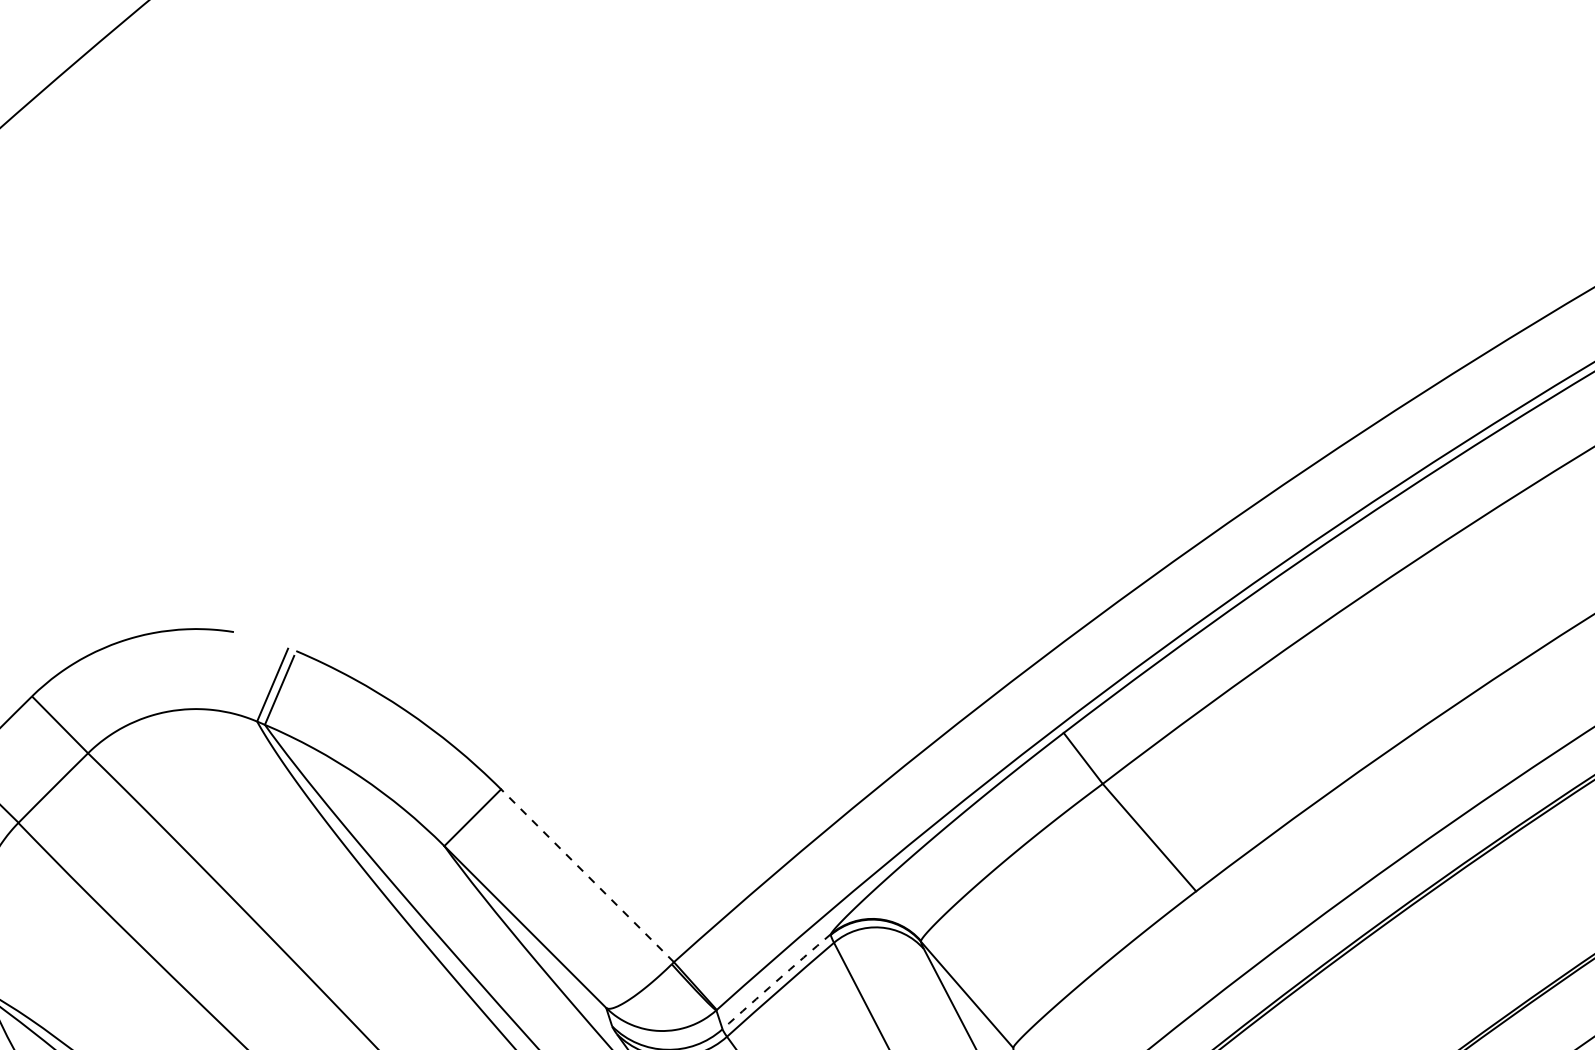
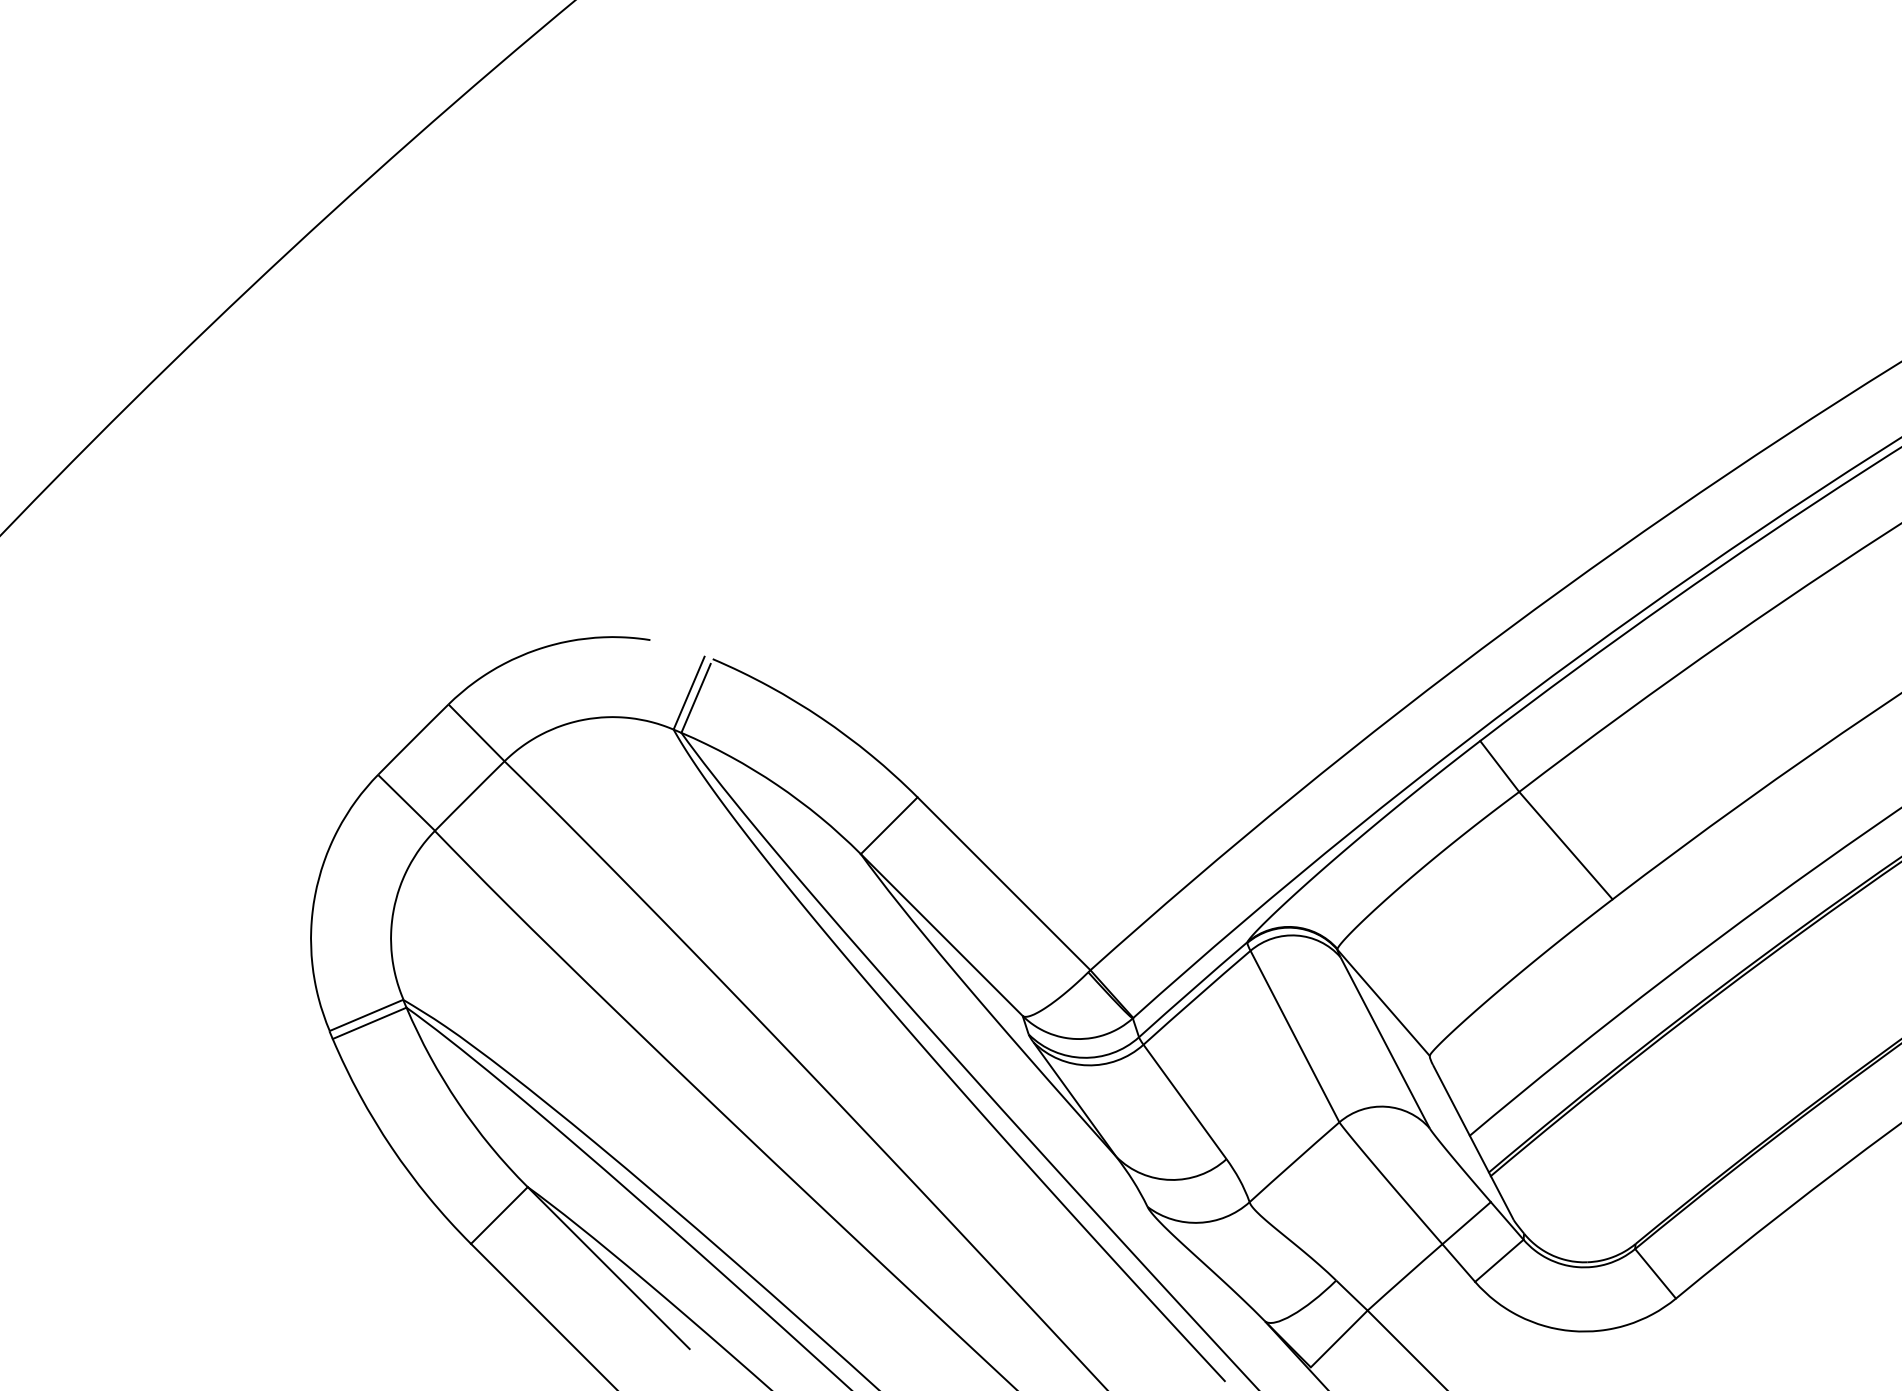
line: (587, 875) -> (1003, 883), dashed -> solid
arc: (776, 981) -> (1192, 989), dashed -> solid

